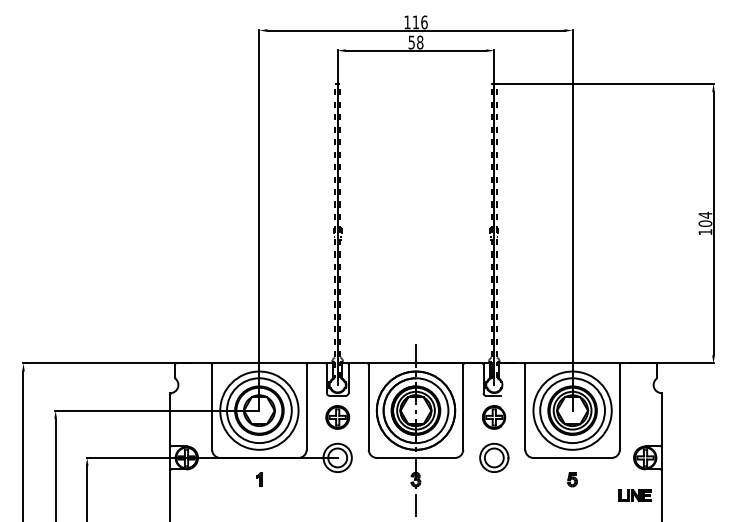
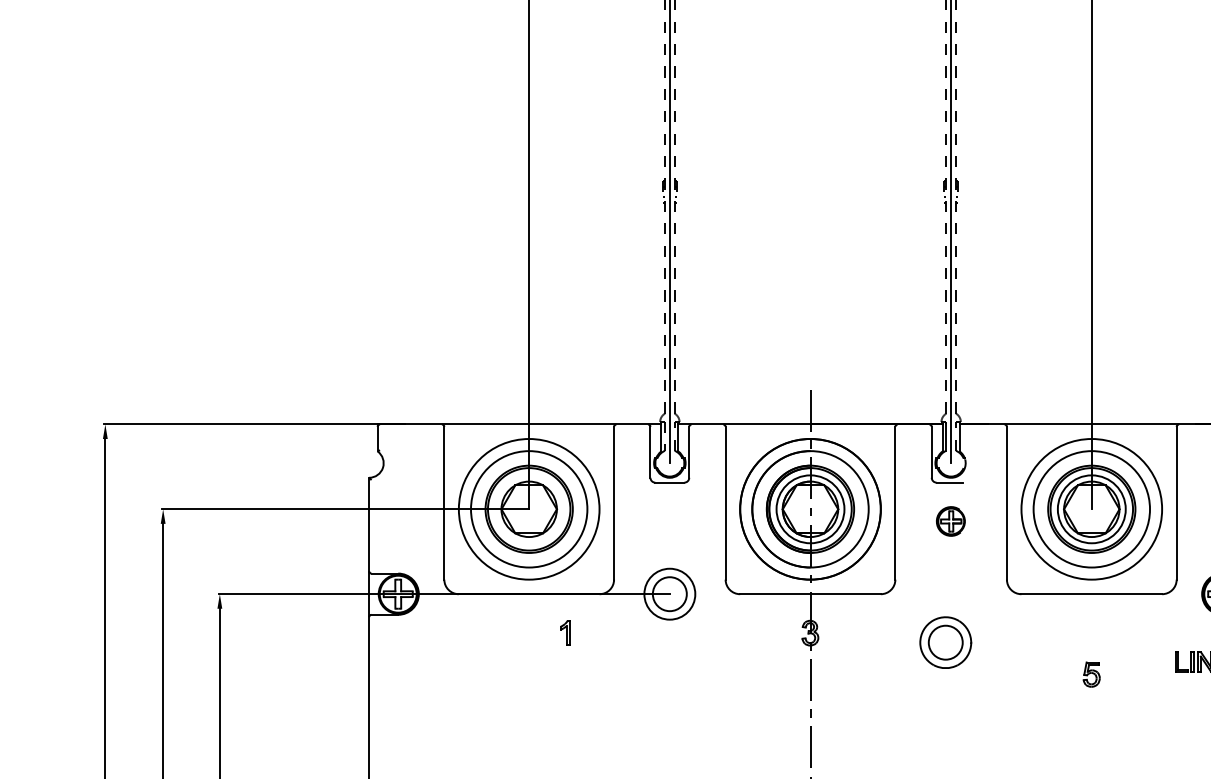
part: (337, 417) -> (669, 521), removed
part: (494, 417) -> (951, 521), size x0.7
part: (494, 457) -> (946, 641), moved
part: (259, 479) -> (565, 632), moved
part: (572, 479) -> (1091, 674), moved

